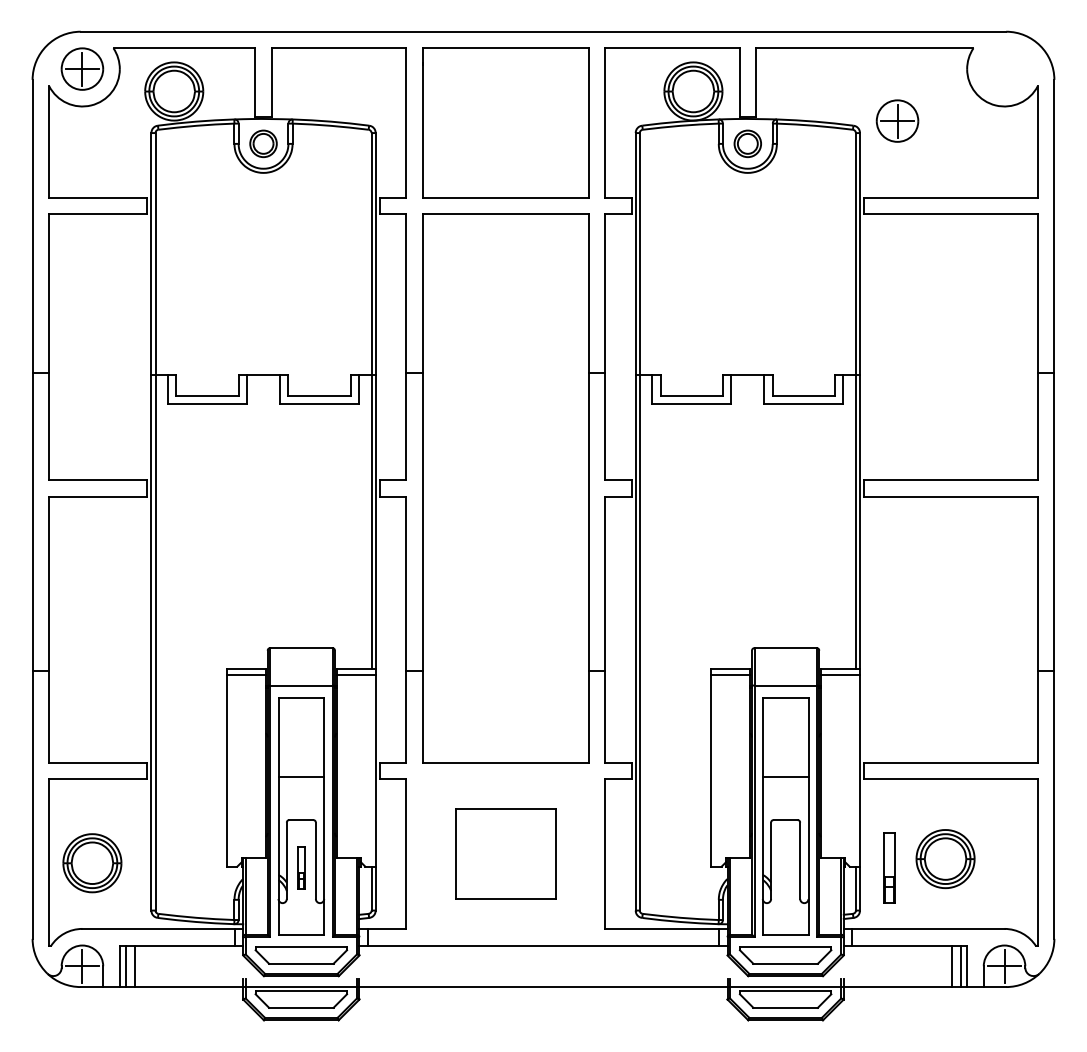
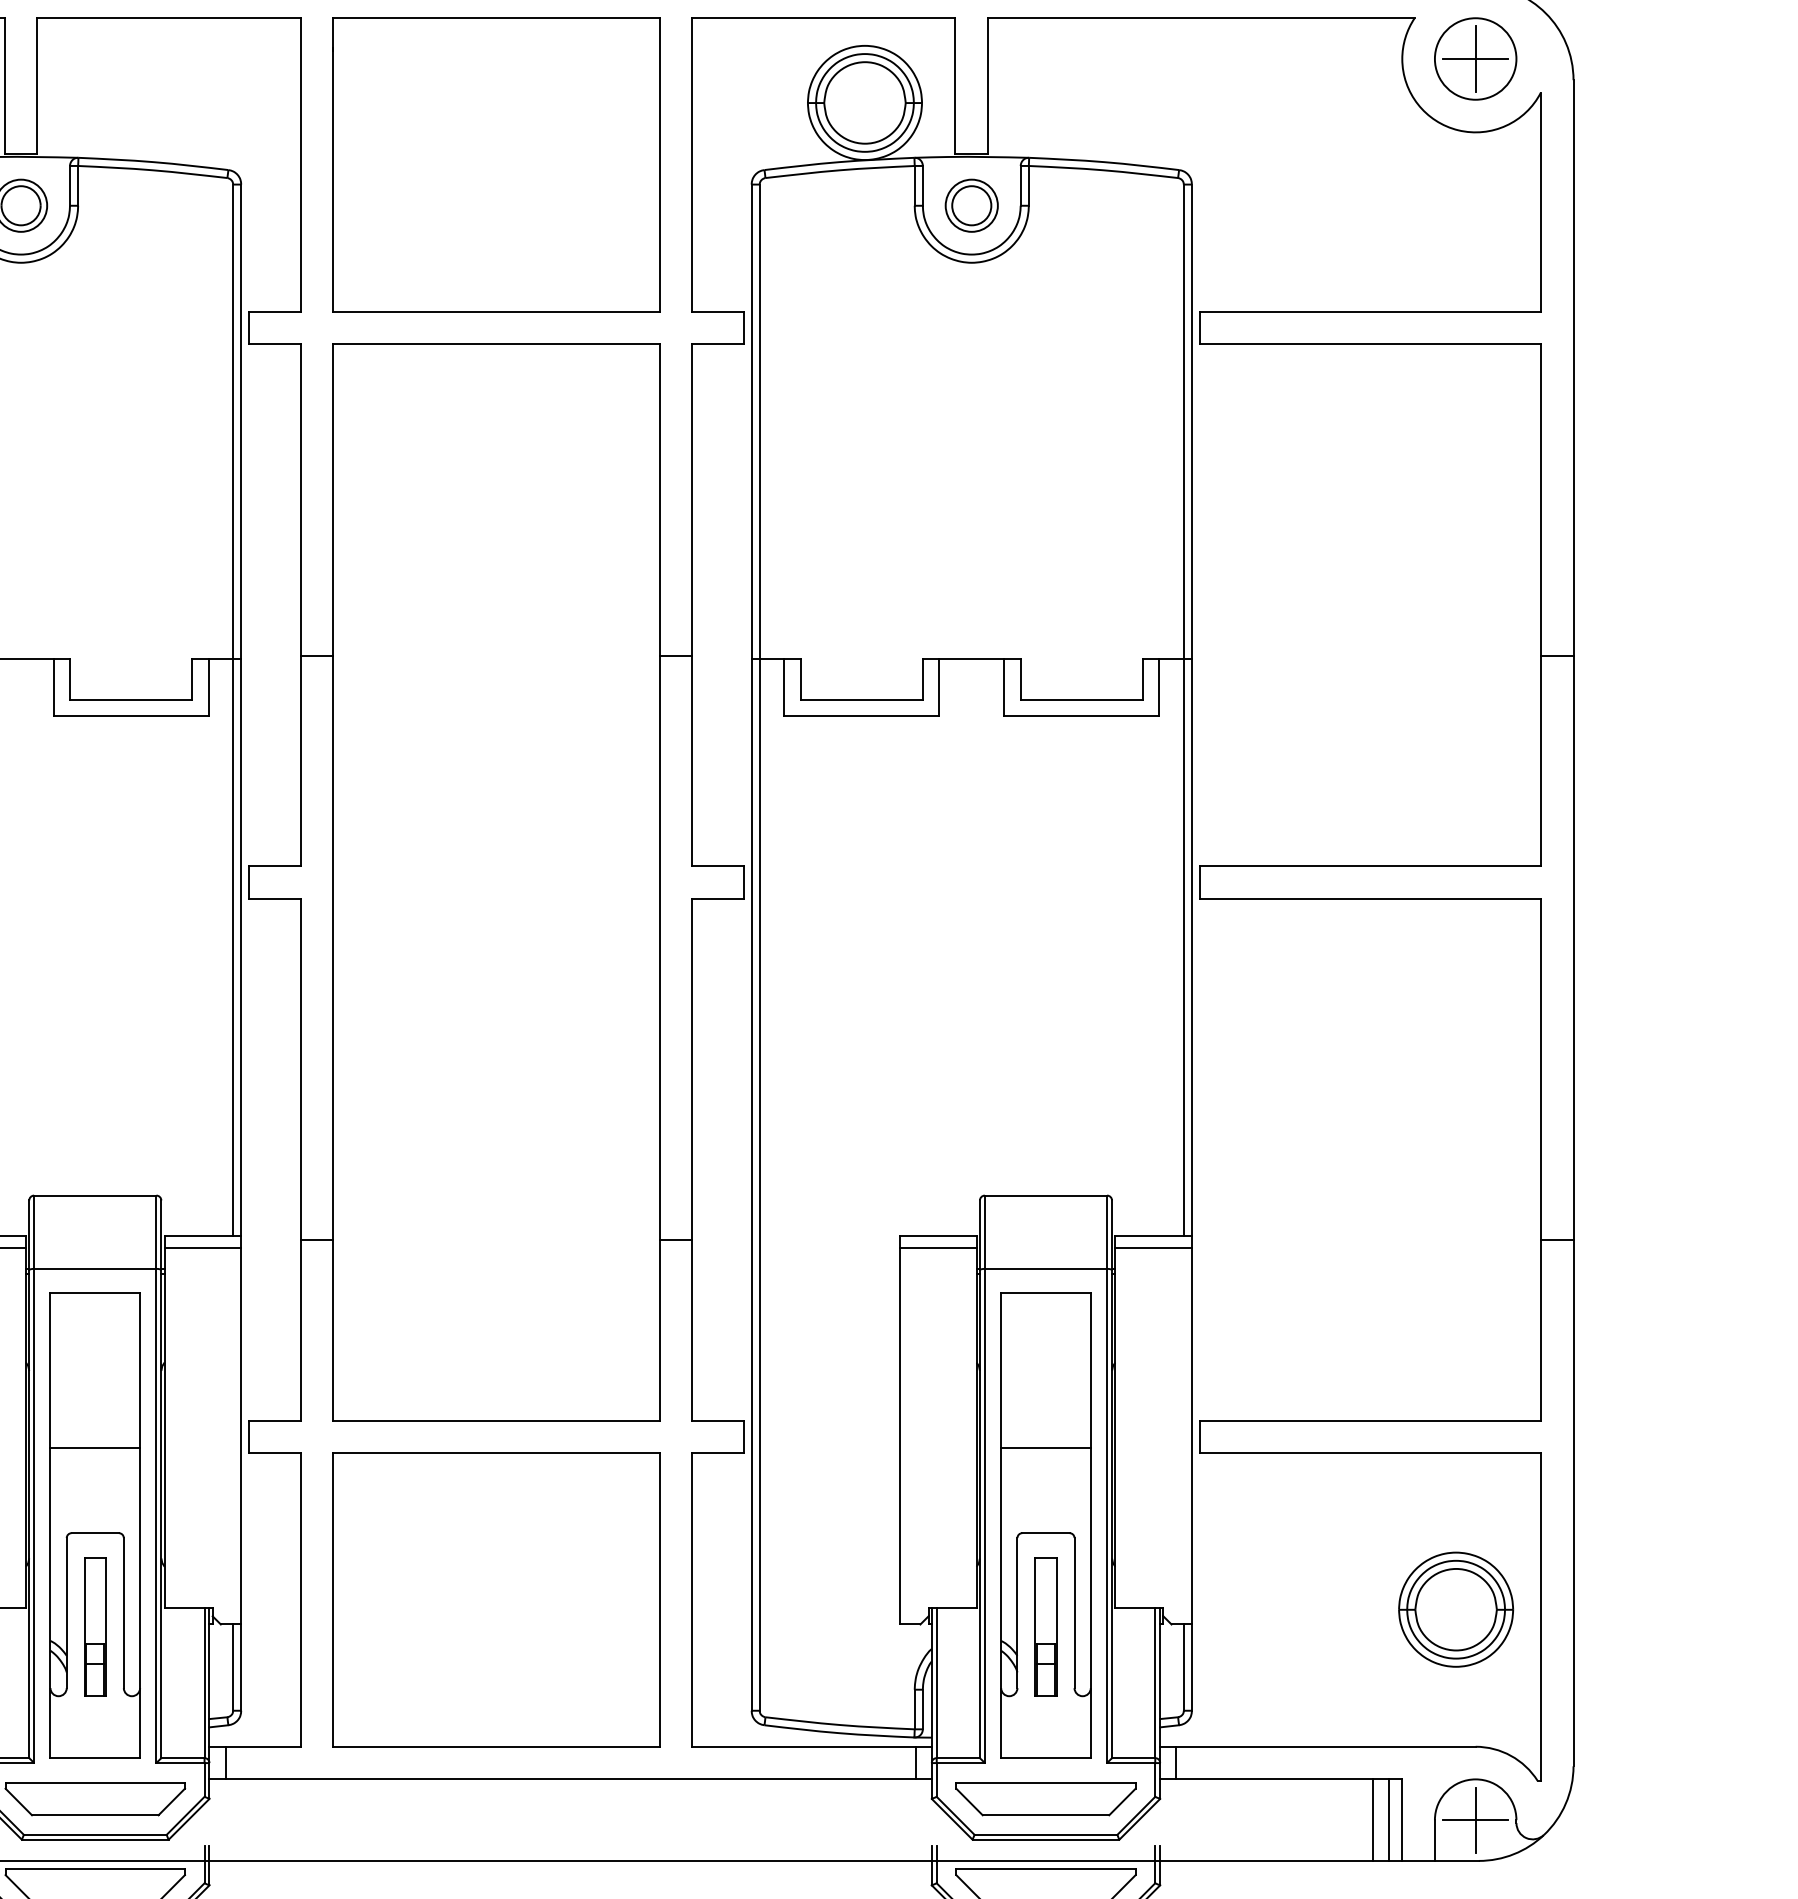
part: (897, 120) -> (1475, 57), moved
part: (505, 853) -> (496, 1598), size x1.67
part: (945, 859) -> (1455, 1610), moved
part: (301, 867) -> (95, 1626), size x1.67
part: (889, 867) -> (1045, 1626), moved

